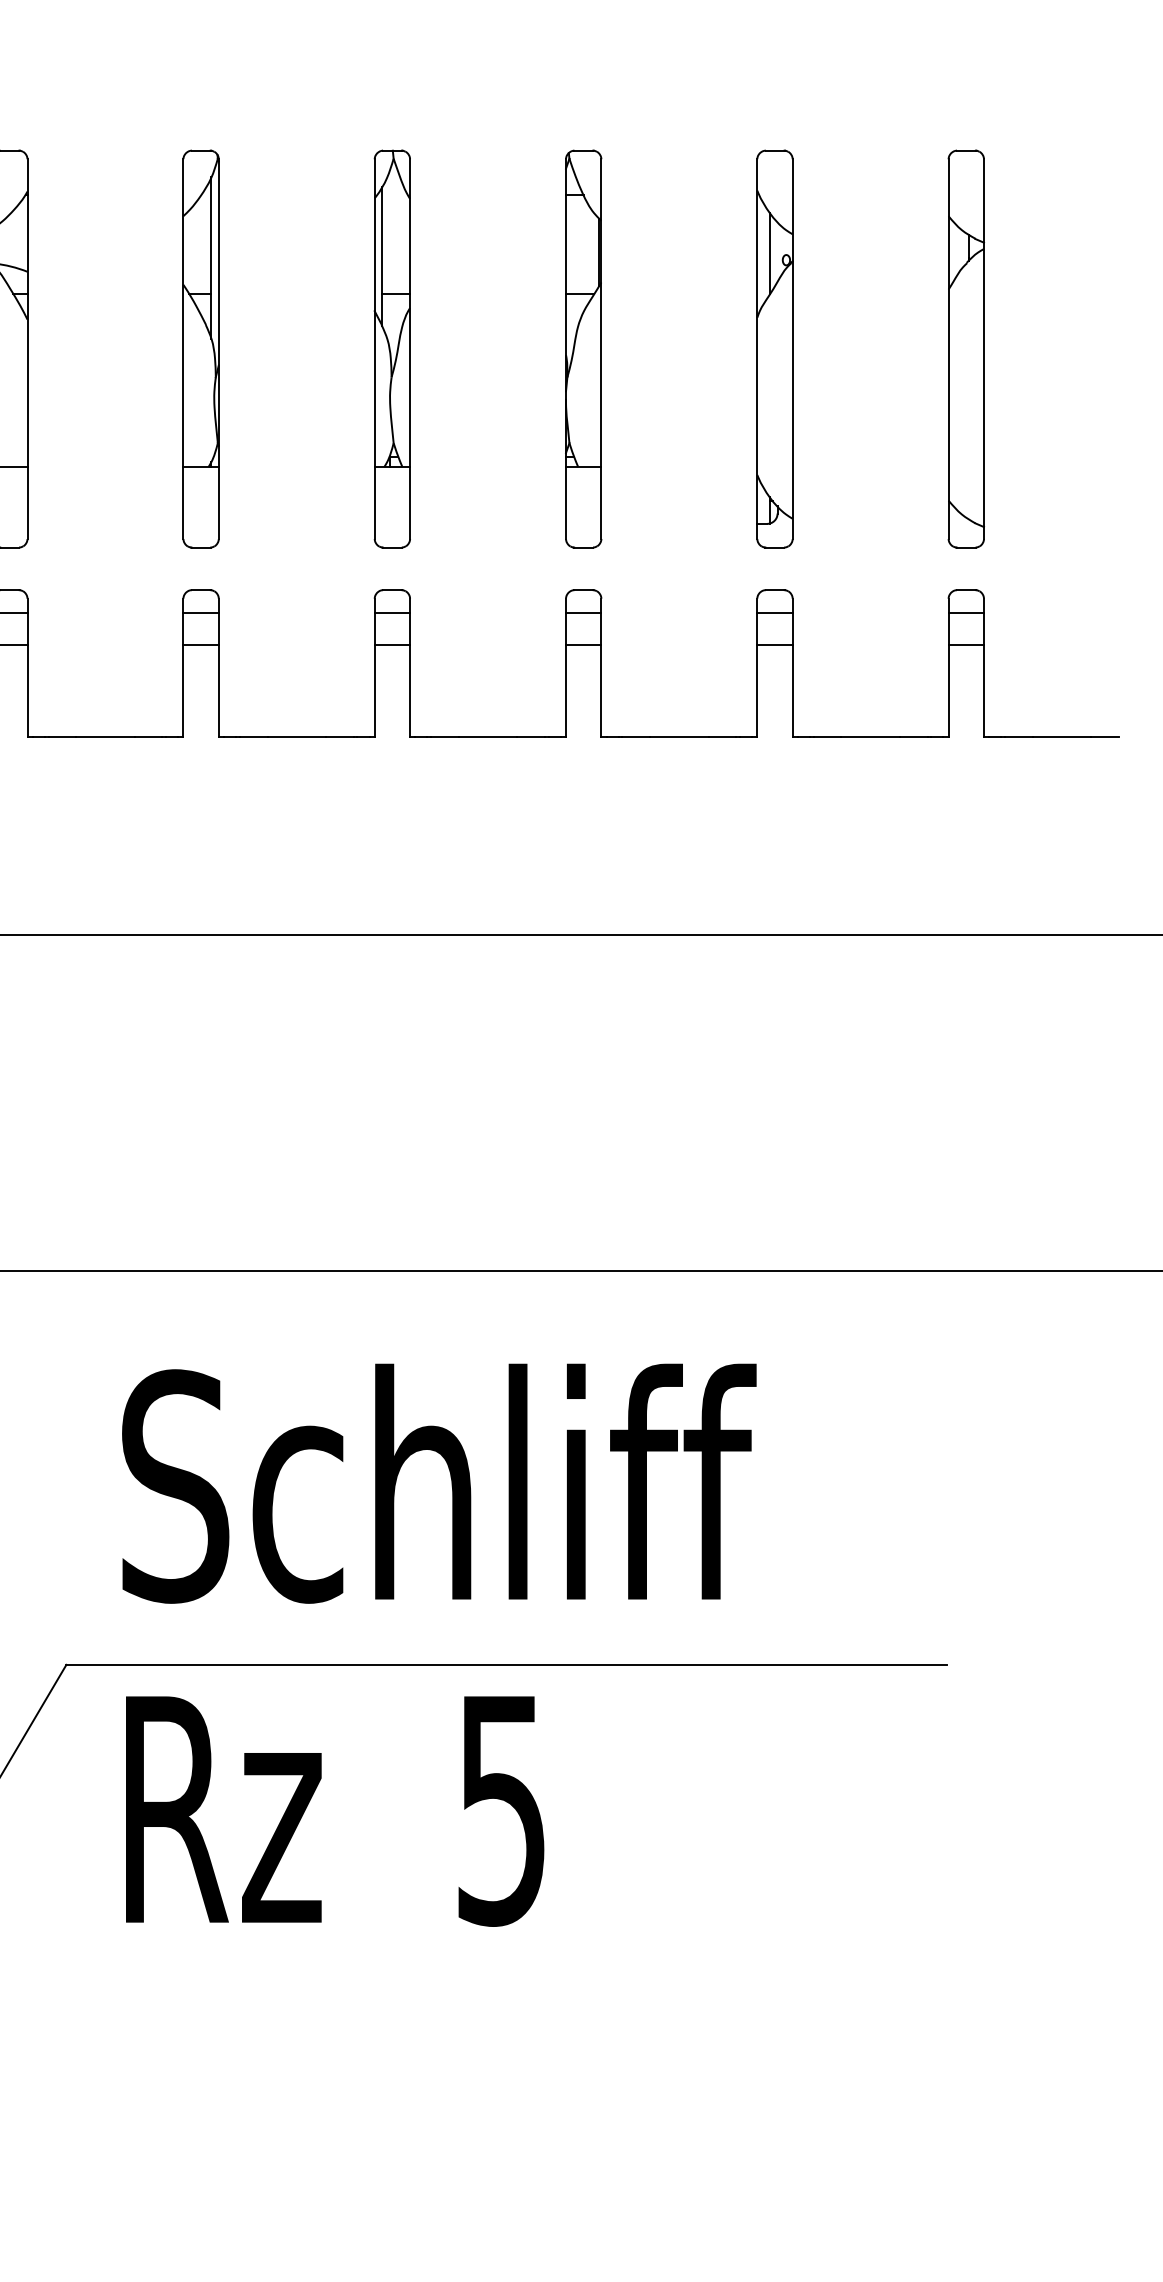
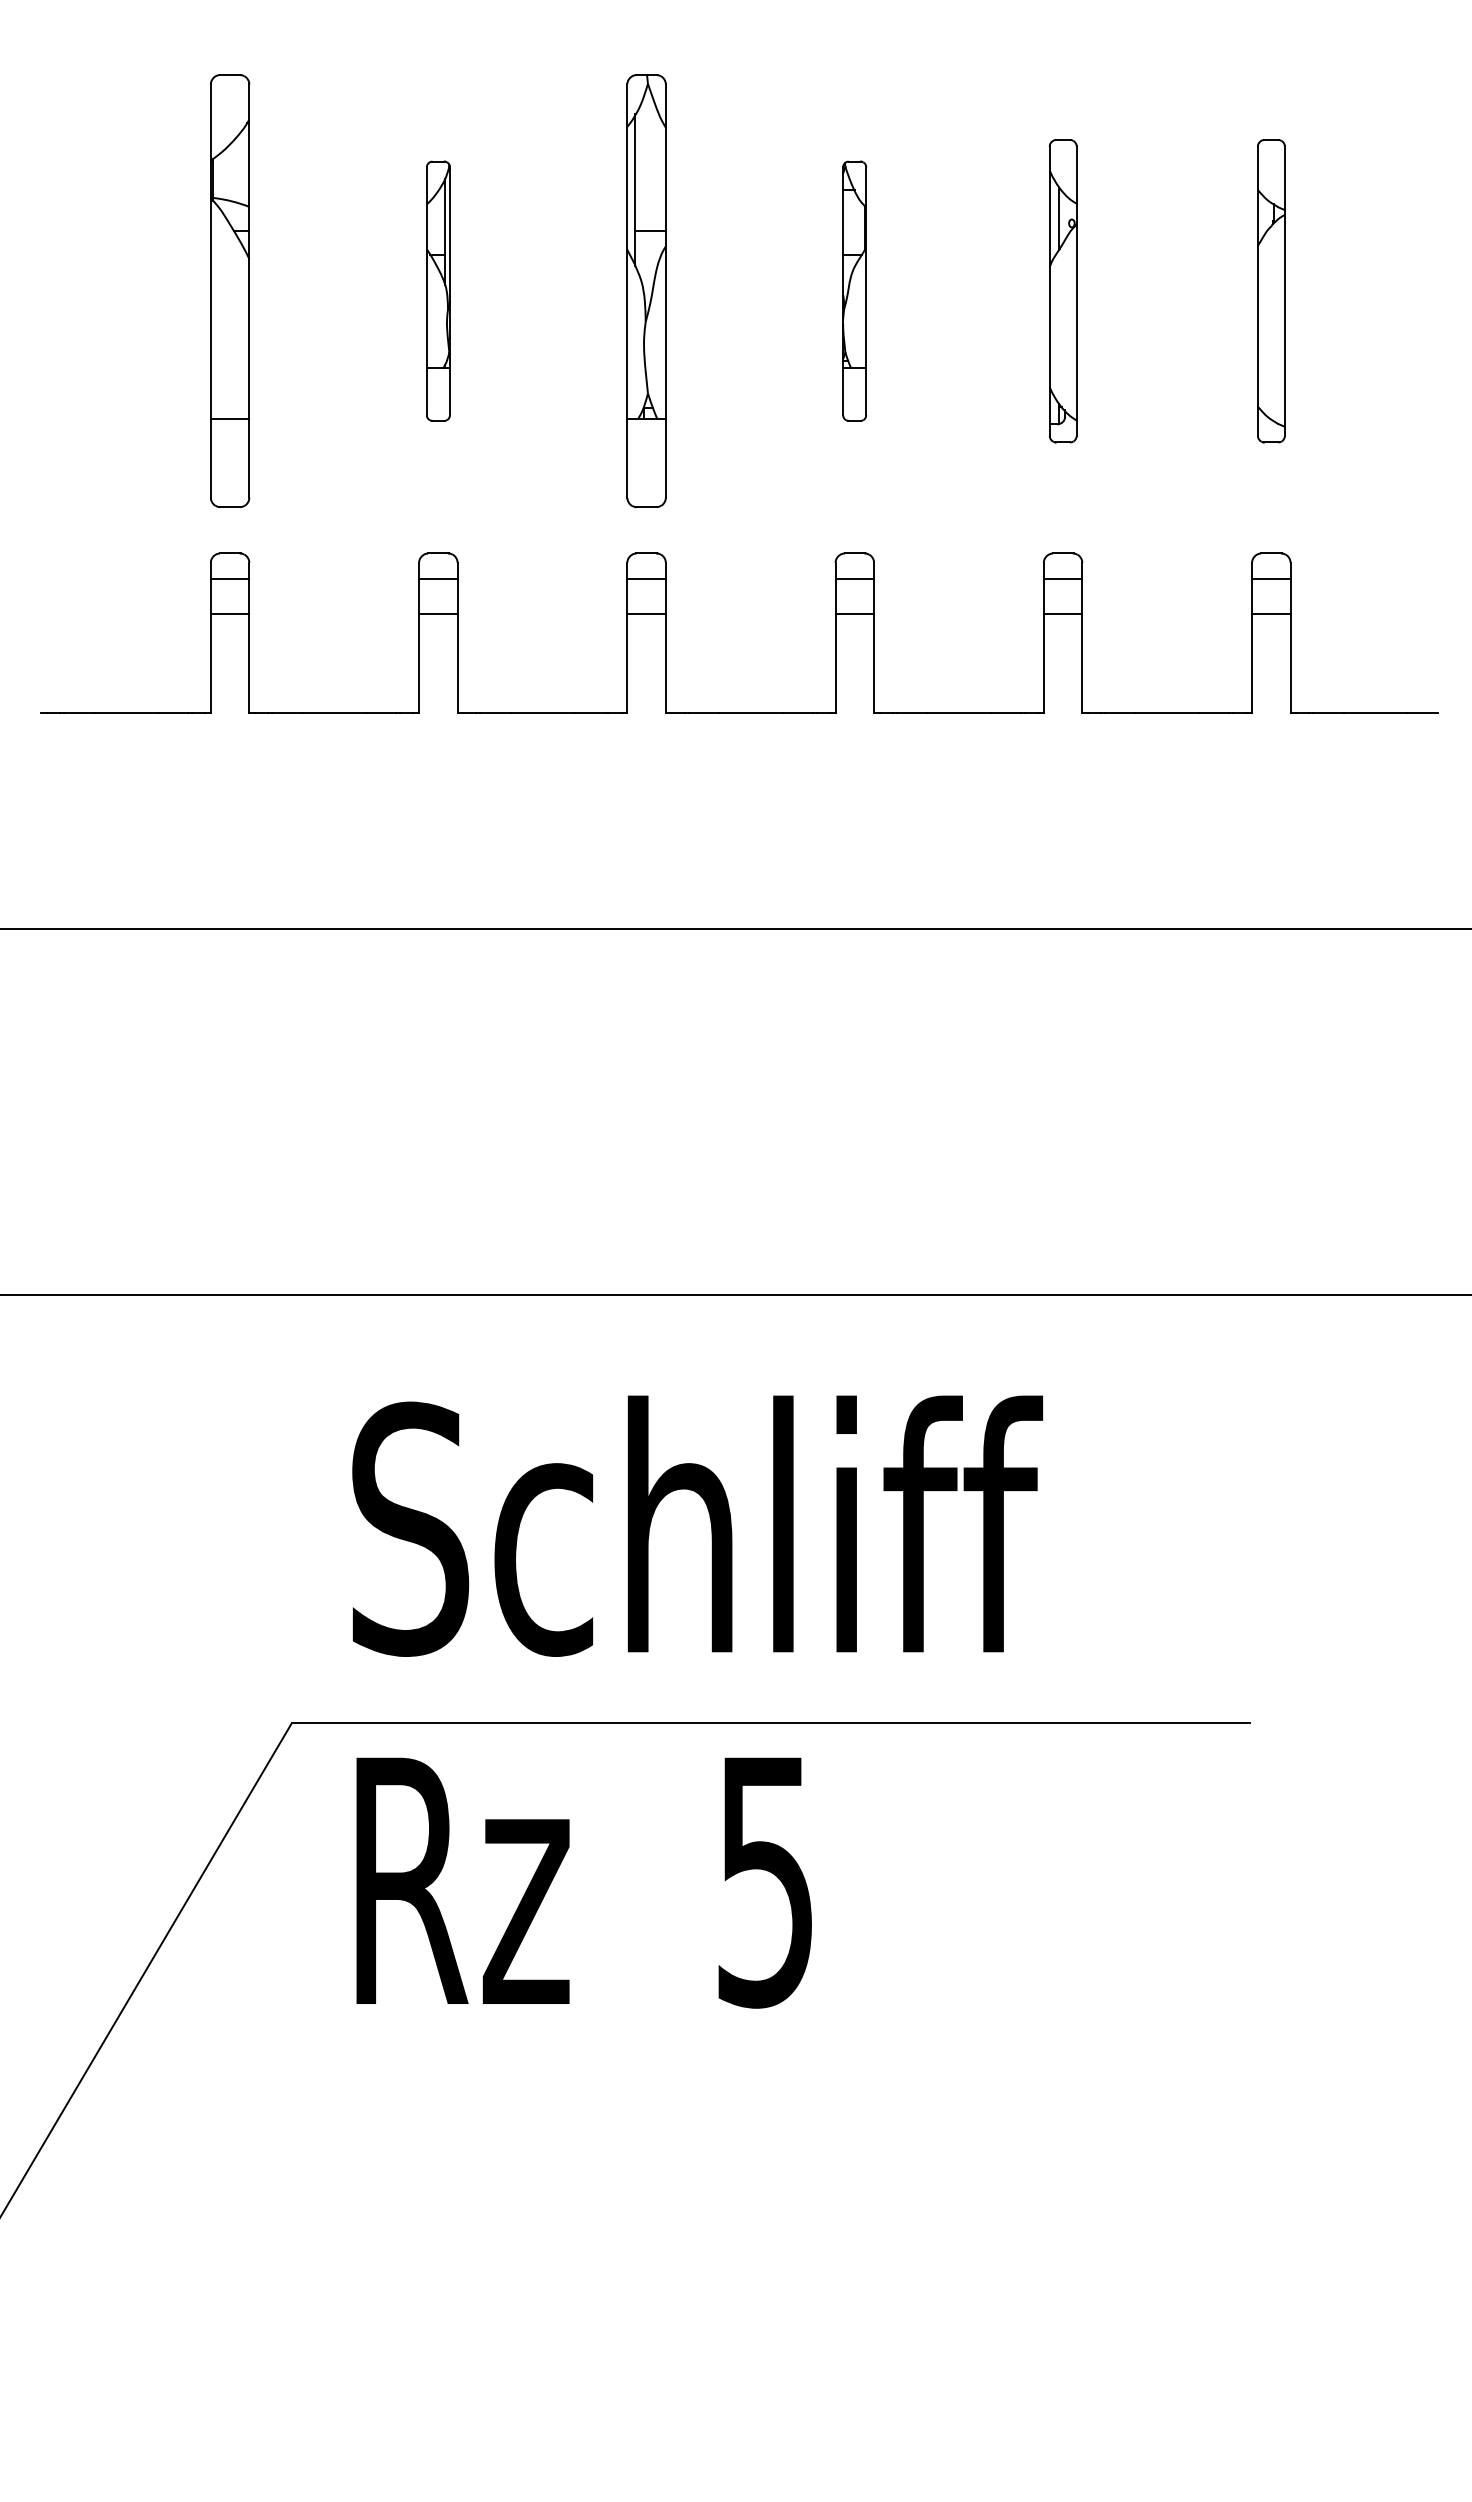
part: (201, 349) -> (438, 291), size x0.6
part: (583, 349) -> (854, 291), size x0.6
part: (775, 349) -> (1063, 291), size x0.7
part: (966, 349) -> (1271, 291), size x0.7

